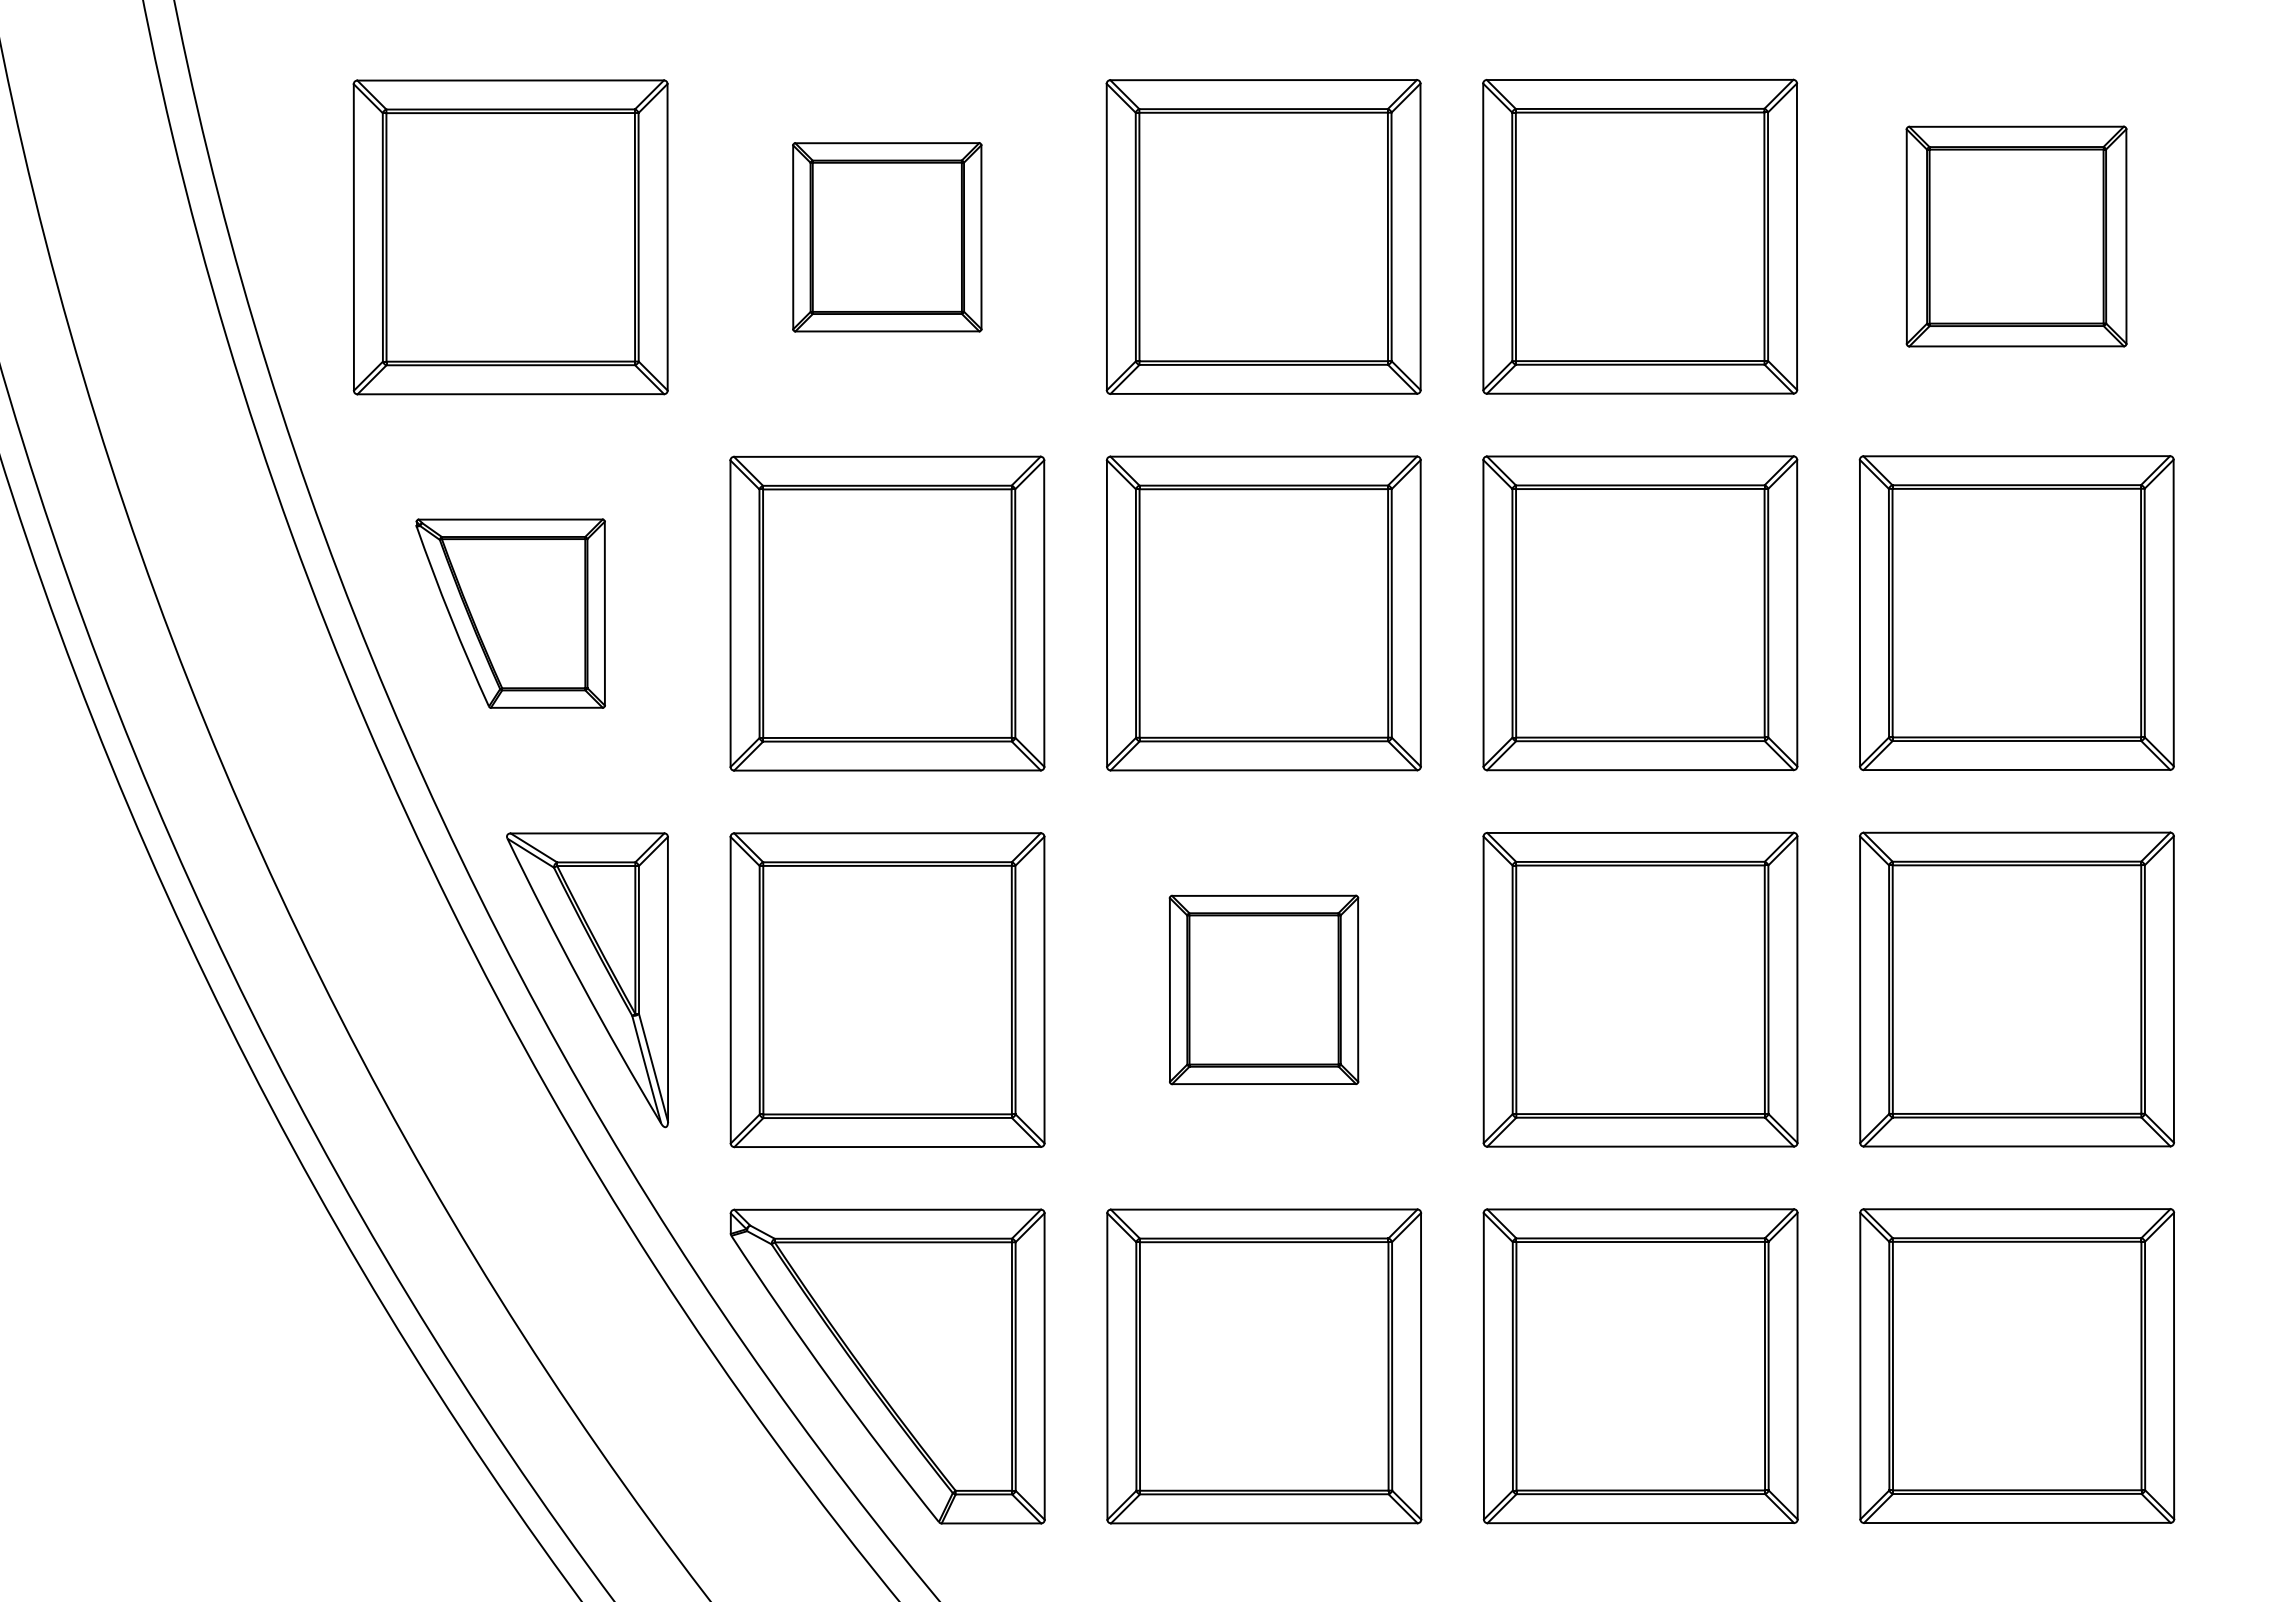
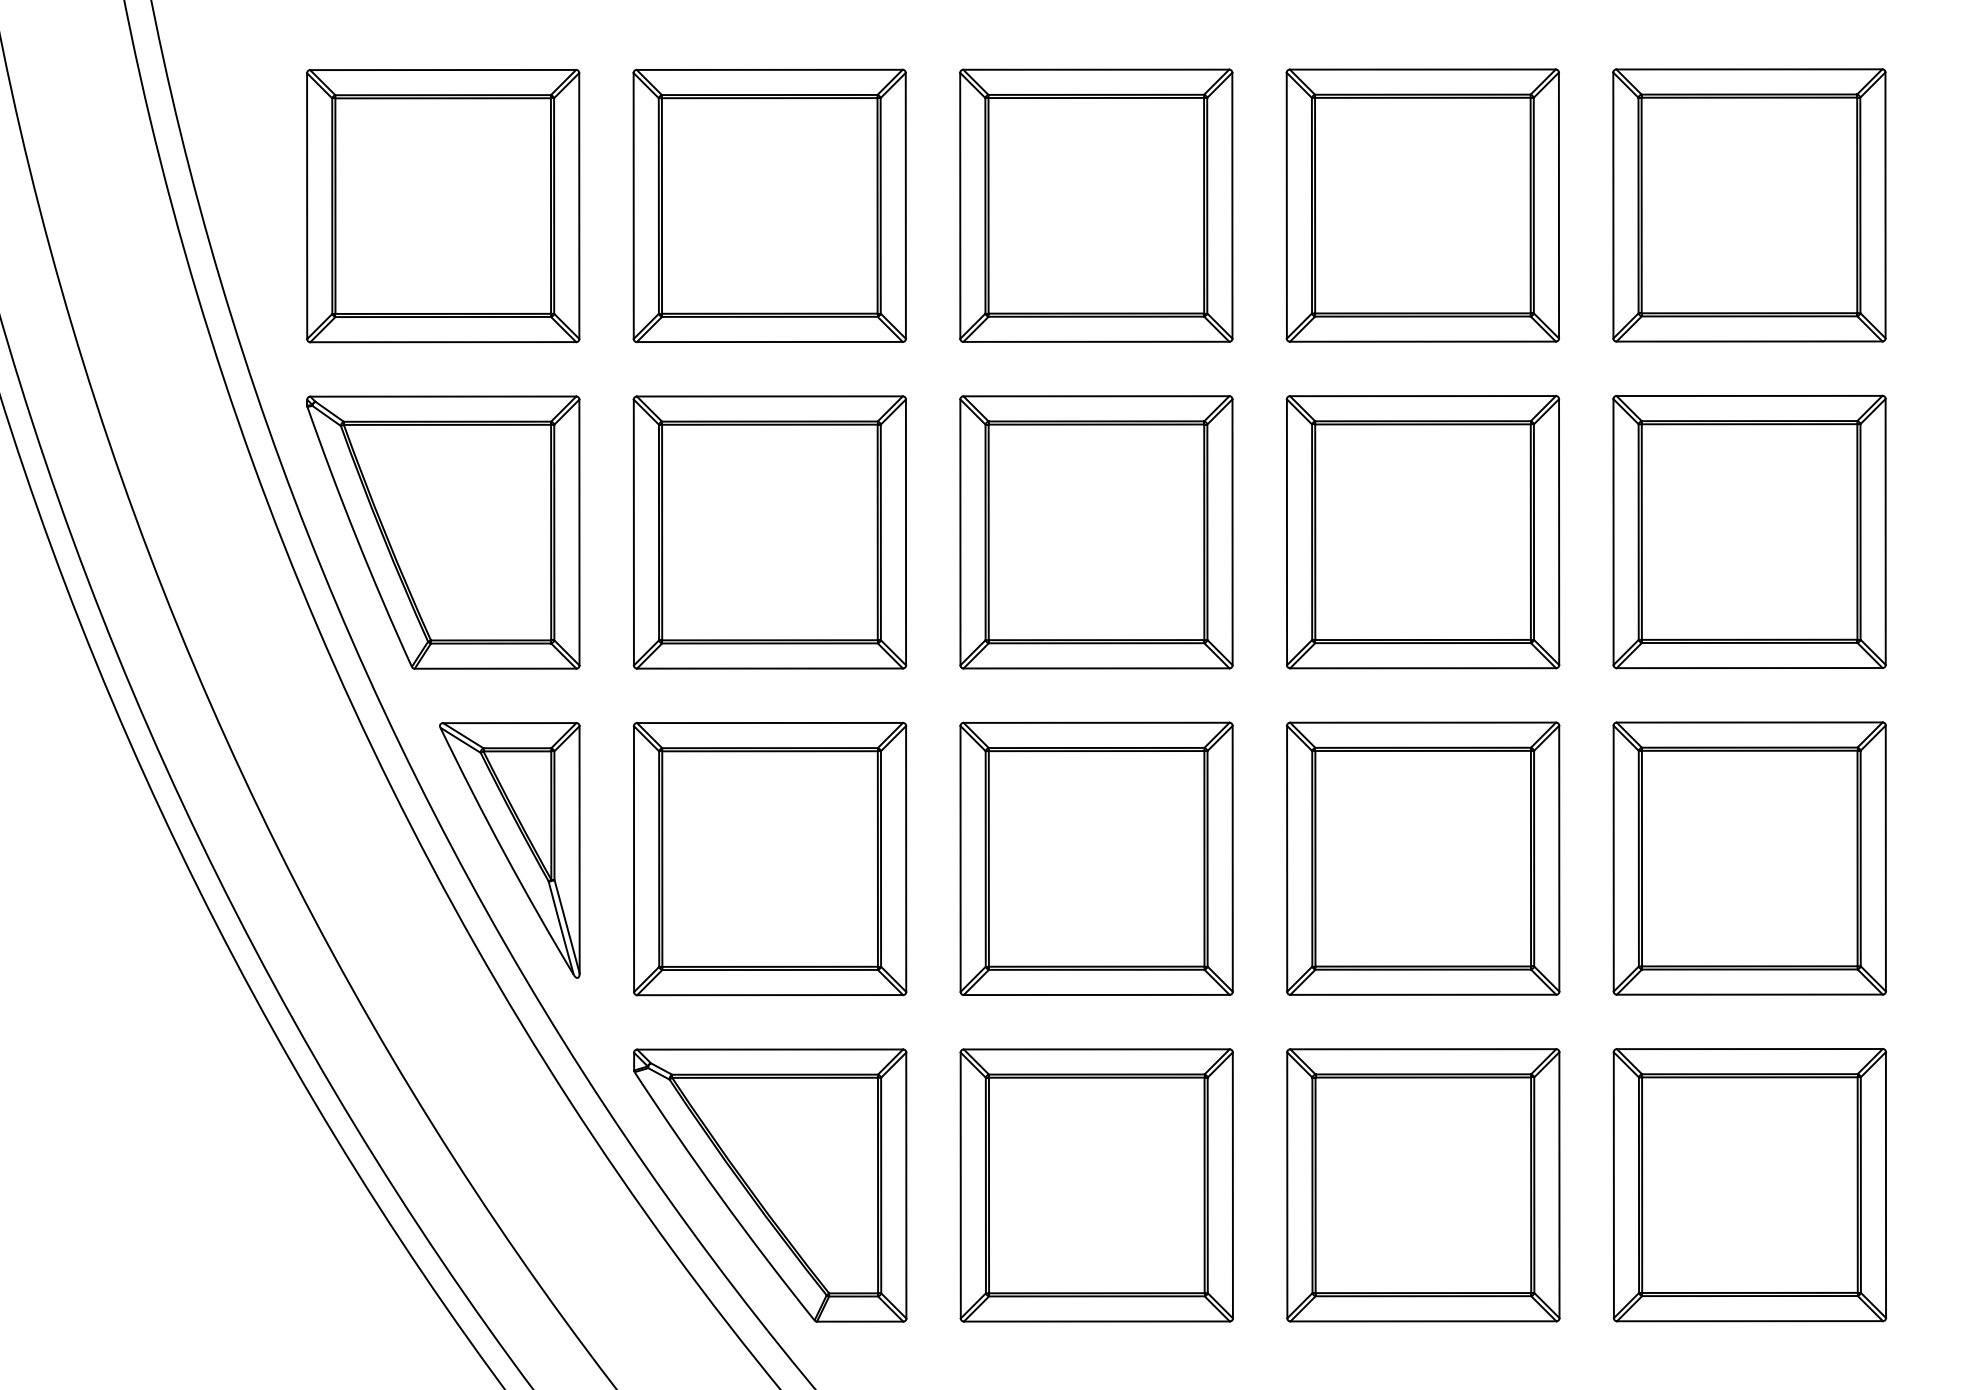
part: (2016, 236) -> (1749, 205), size x1.43
part: (887, 237) -> (770, 206), size x1.67
part: (510, 613) -> (443, 532), size x1.67
part: (1263, 989) -> (1096, 858), size x1.67

